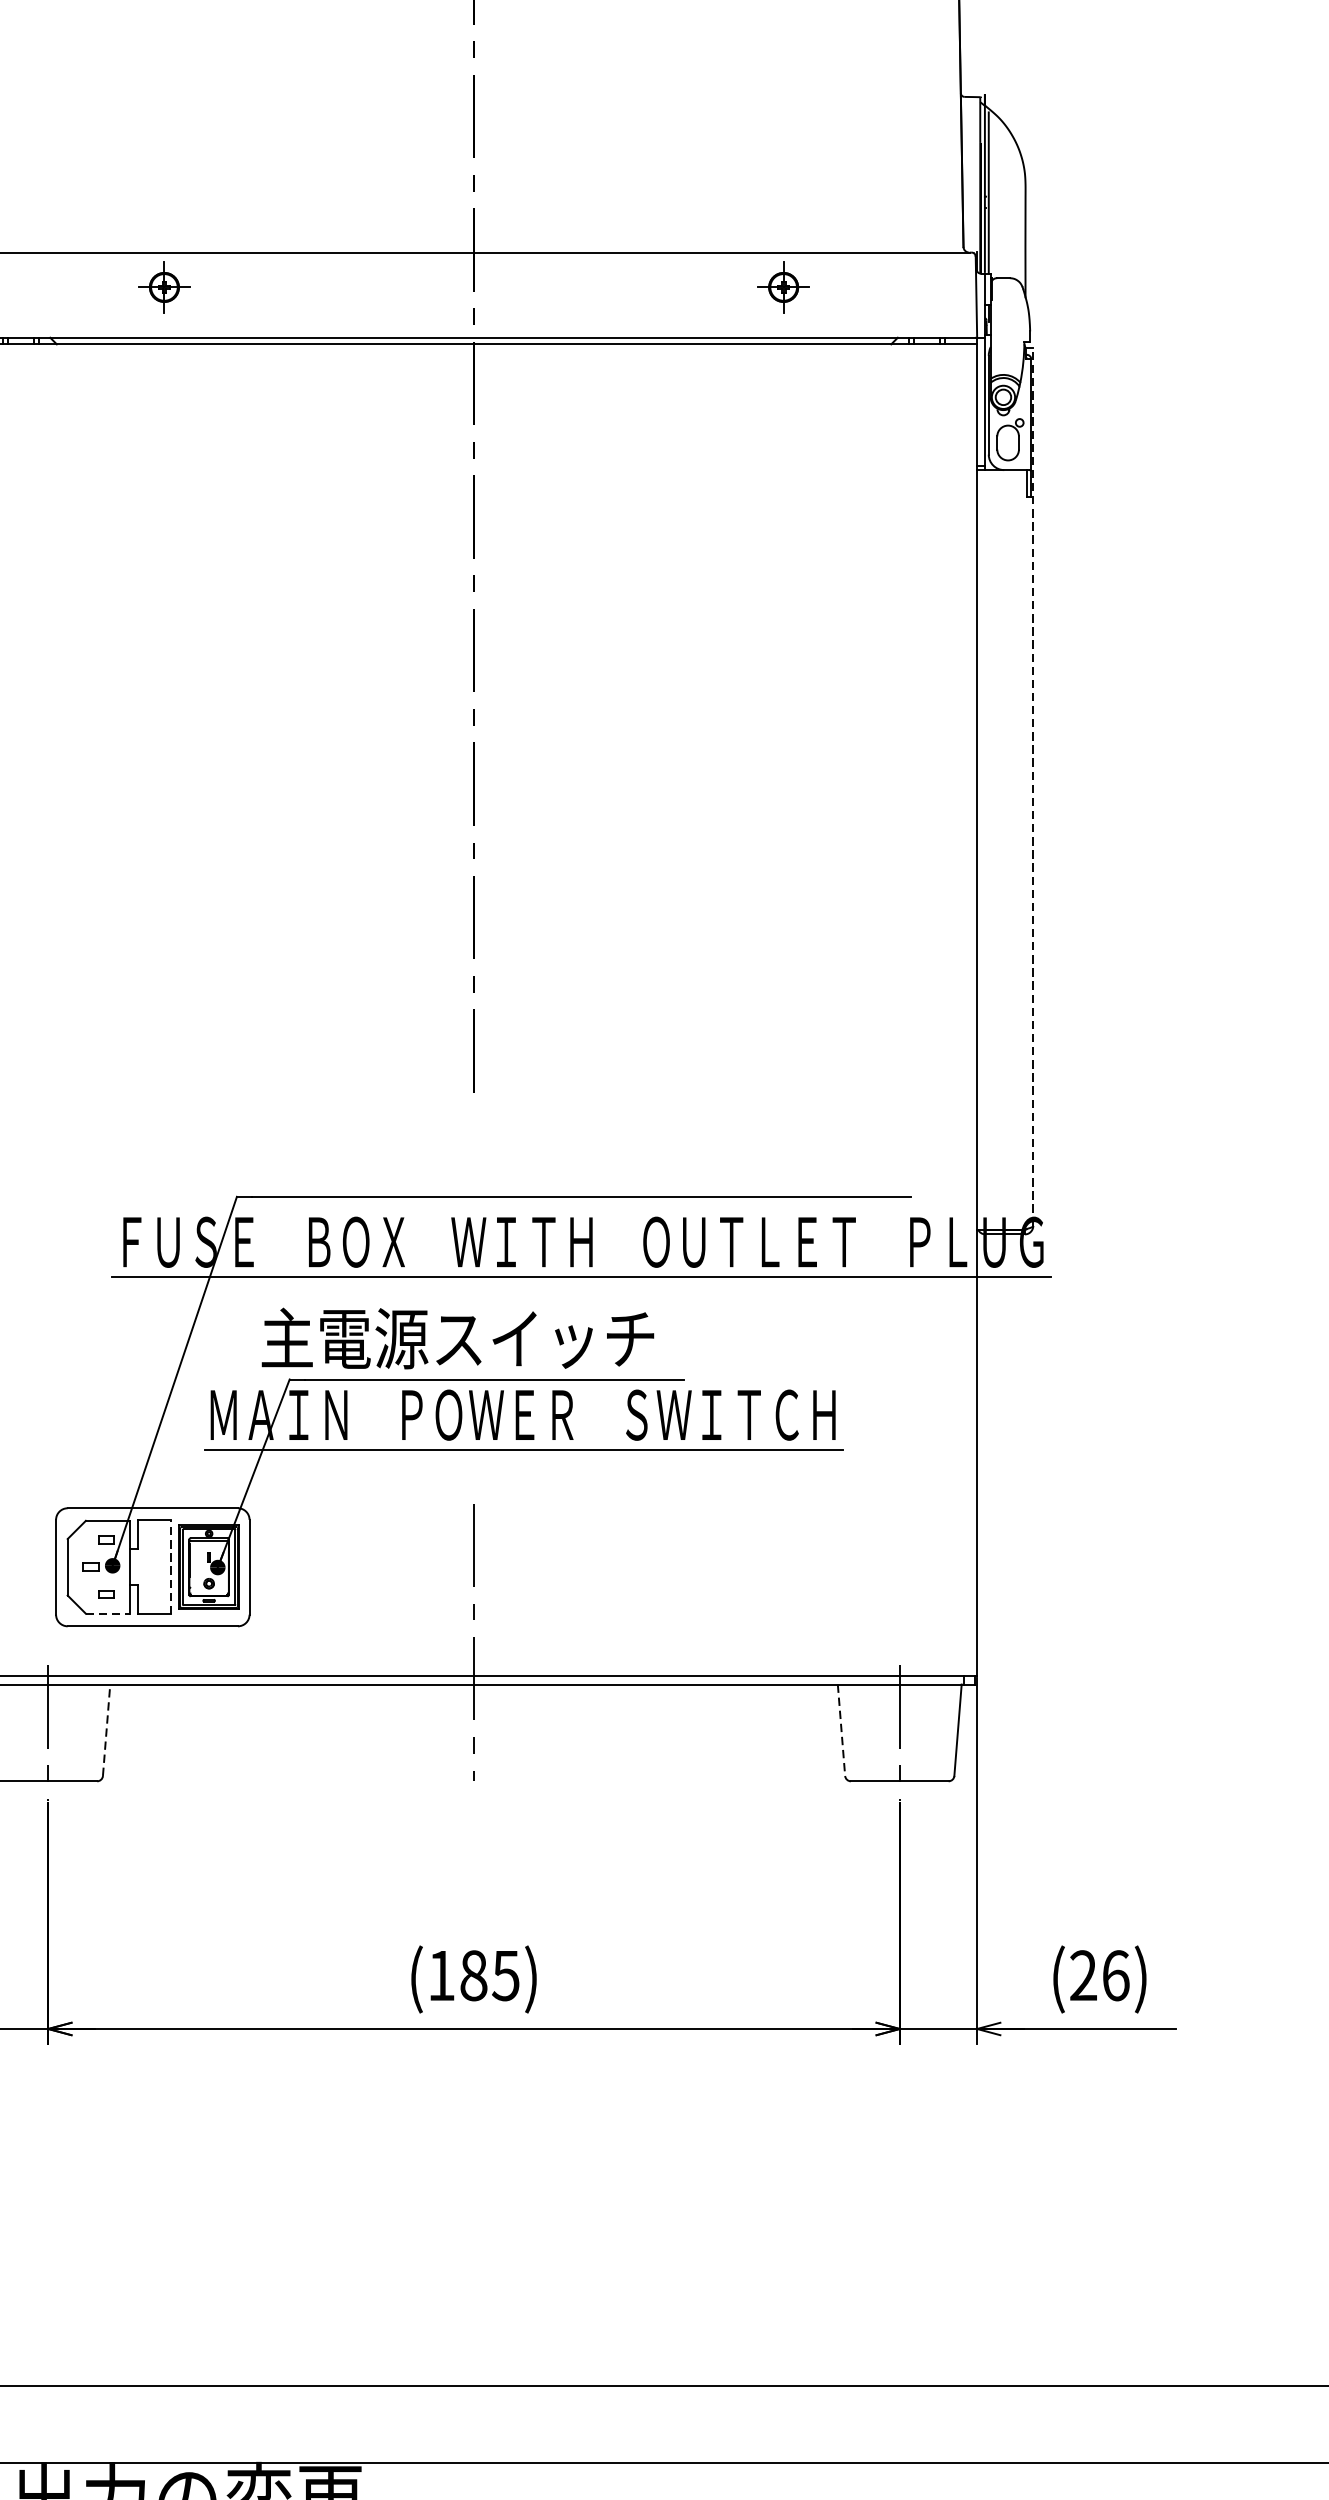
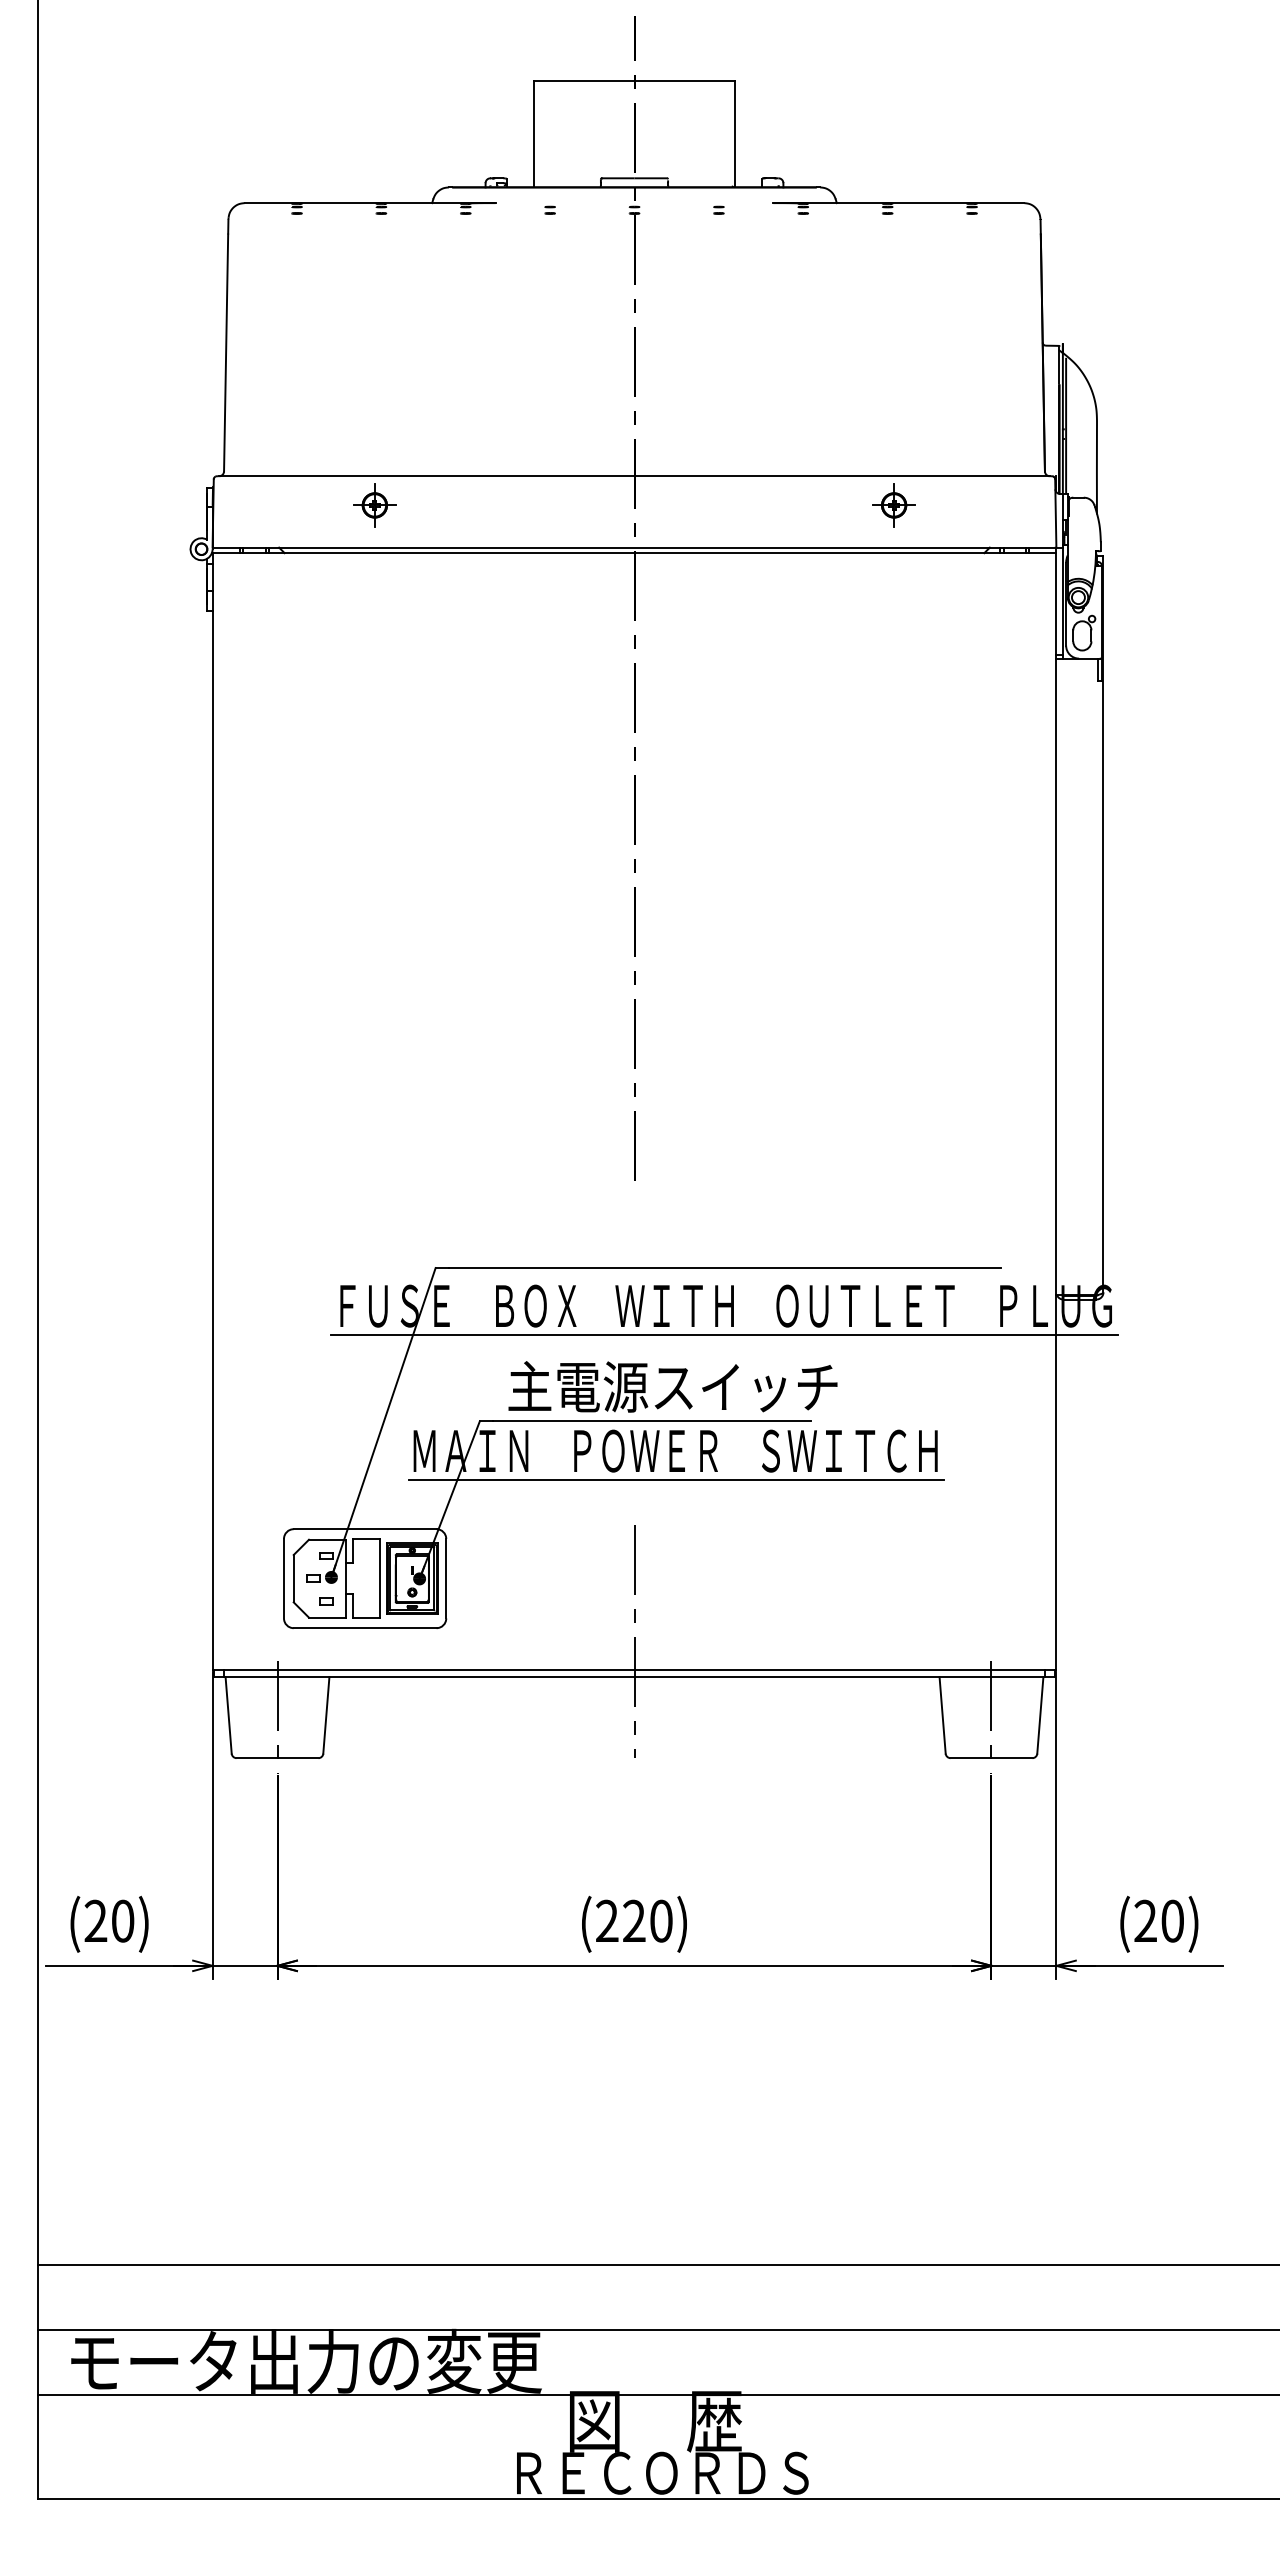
line: (1033, 785) -> (1103, 923), dashed -> solid
text: (457, 1338) -> (672, 1386), moved
line: (171, 1567) -> (380, 1578), dashed -> solid
line: (107, 1613) -> (327, 1617), dashed -> solid
line: (106, 1729) -> (326, 1714), dashed -> solid
line: (841, 1730) -> (942, 1715), dashed -> solid
text: (474, 1974) -> (634, 1920), (185) -> (220)
text: (1115, 1974) -> (1172, 1920), (26) -> (20)

